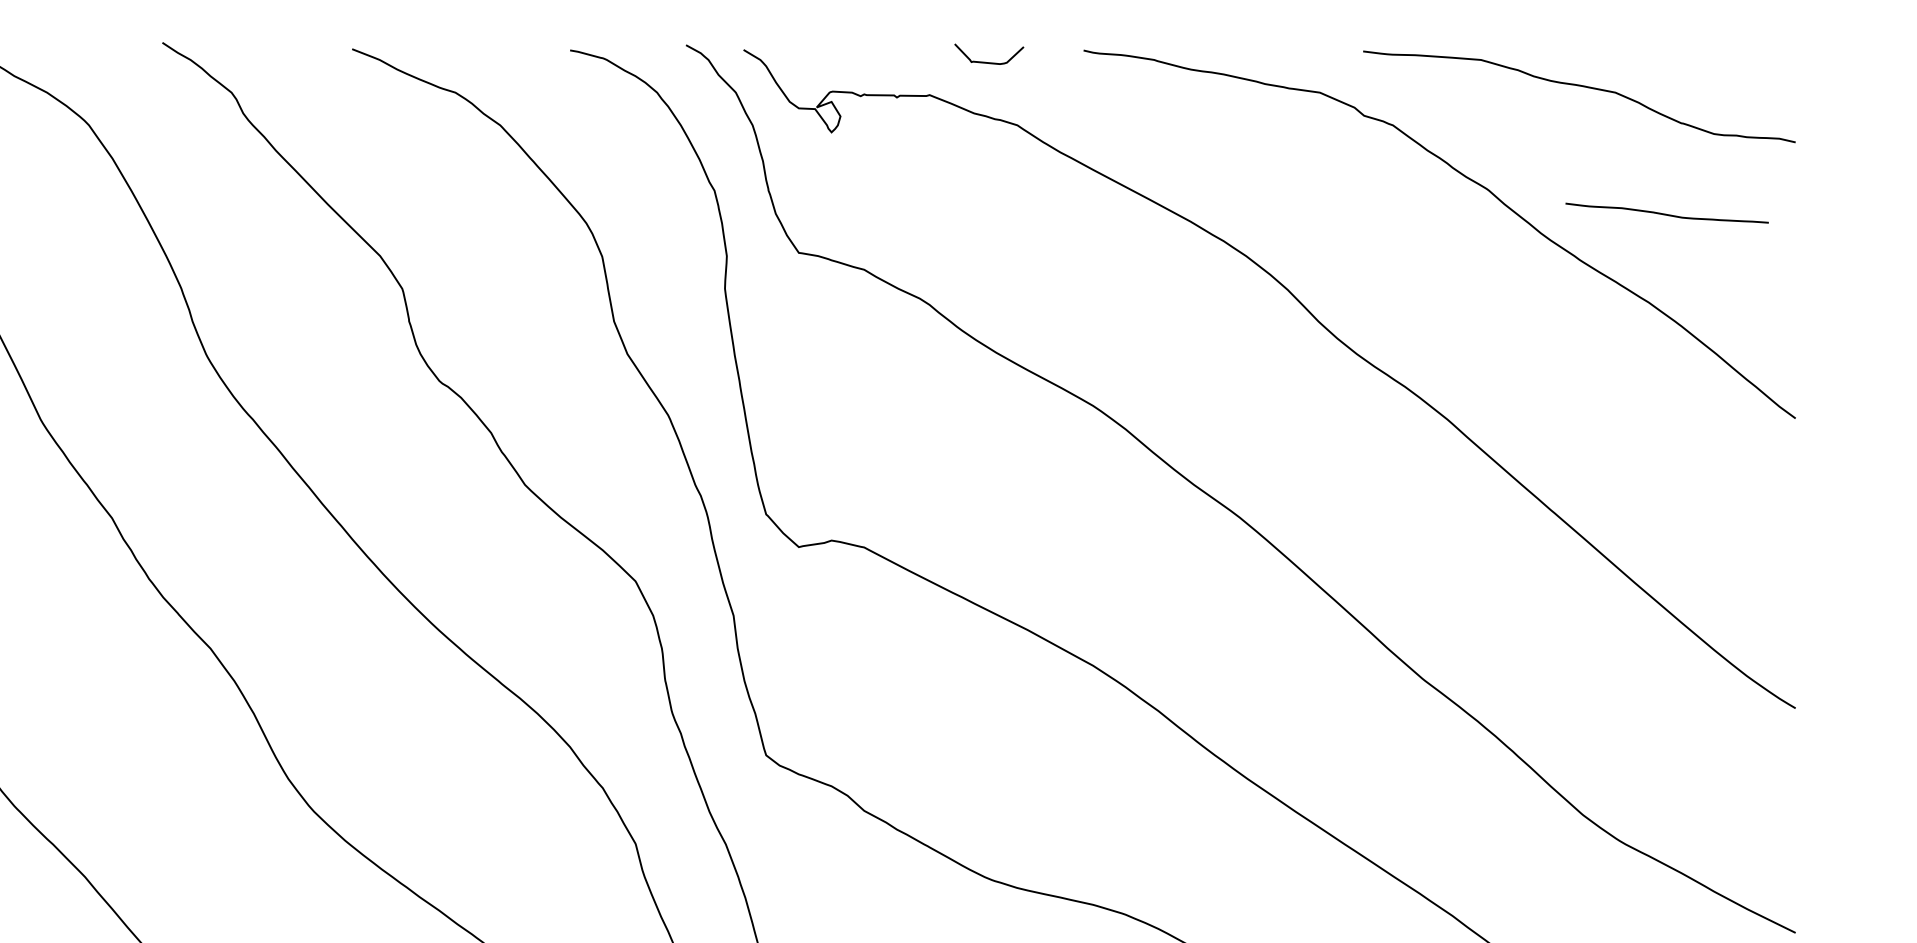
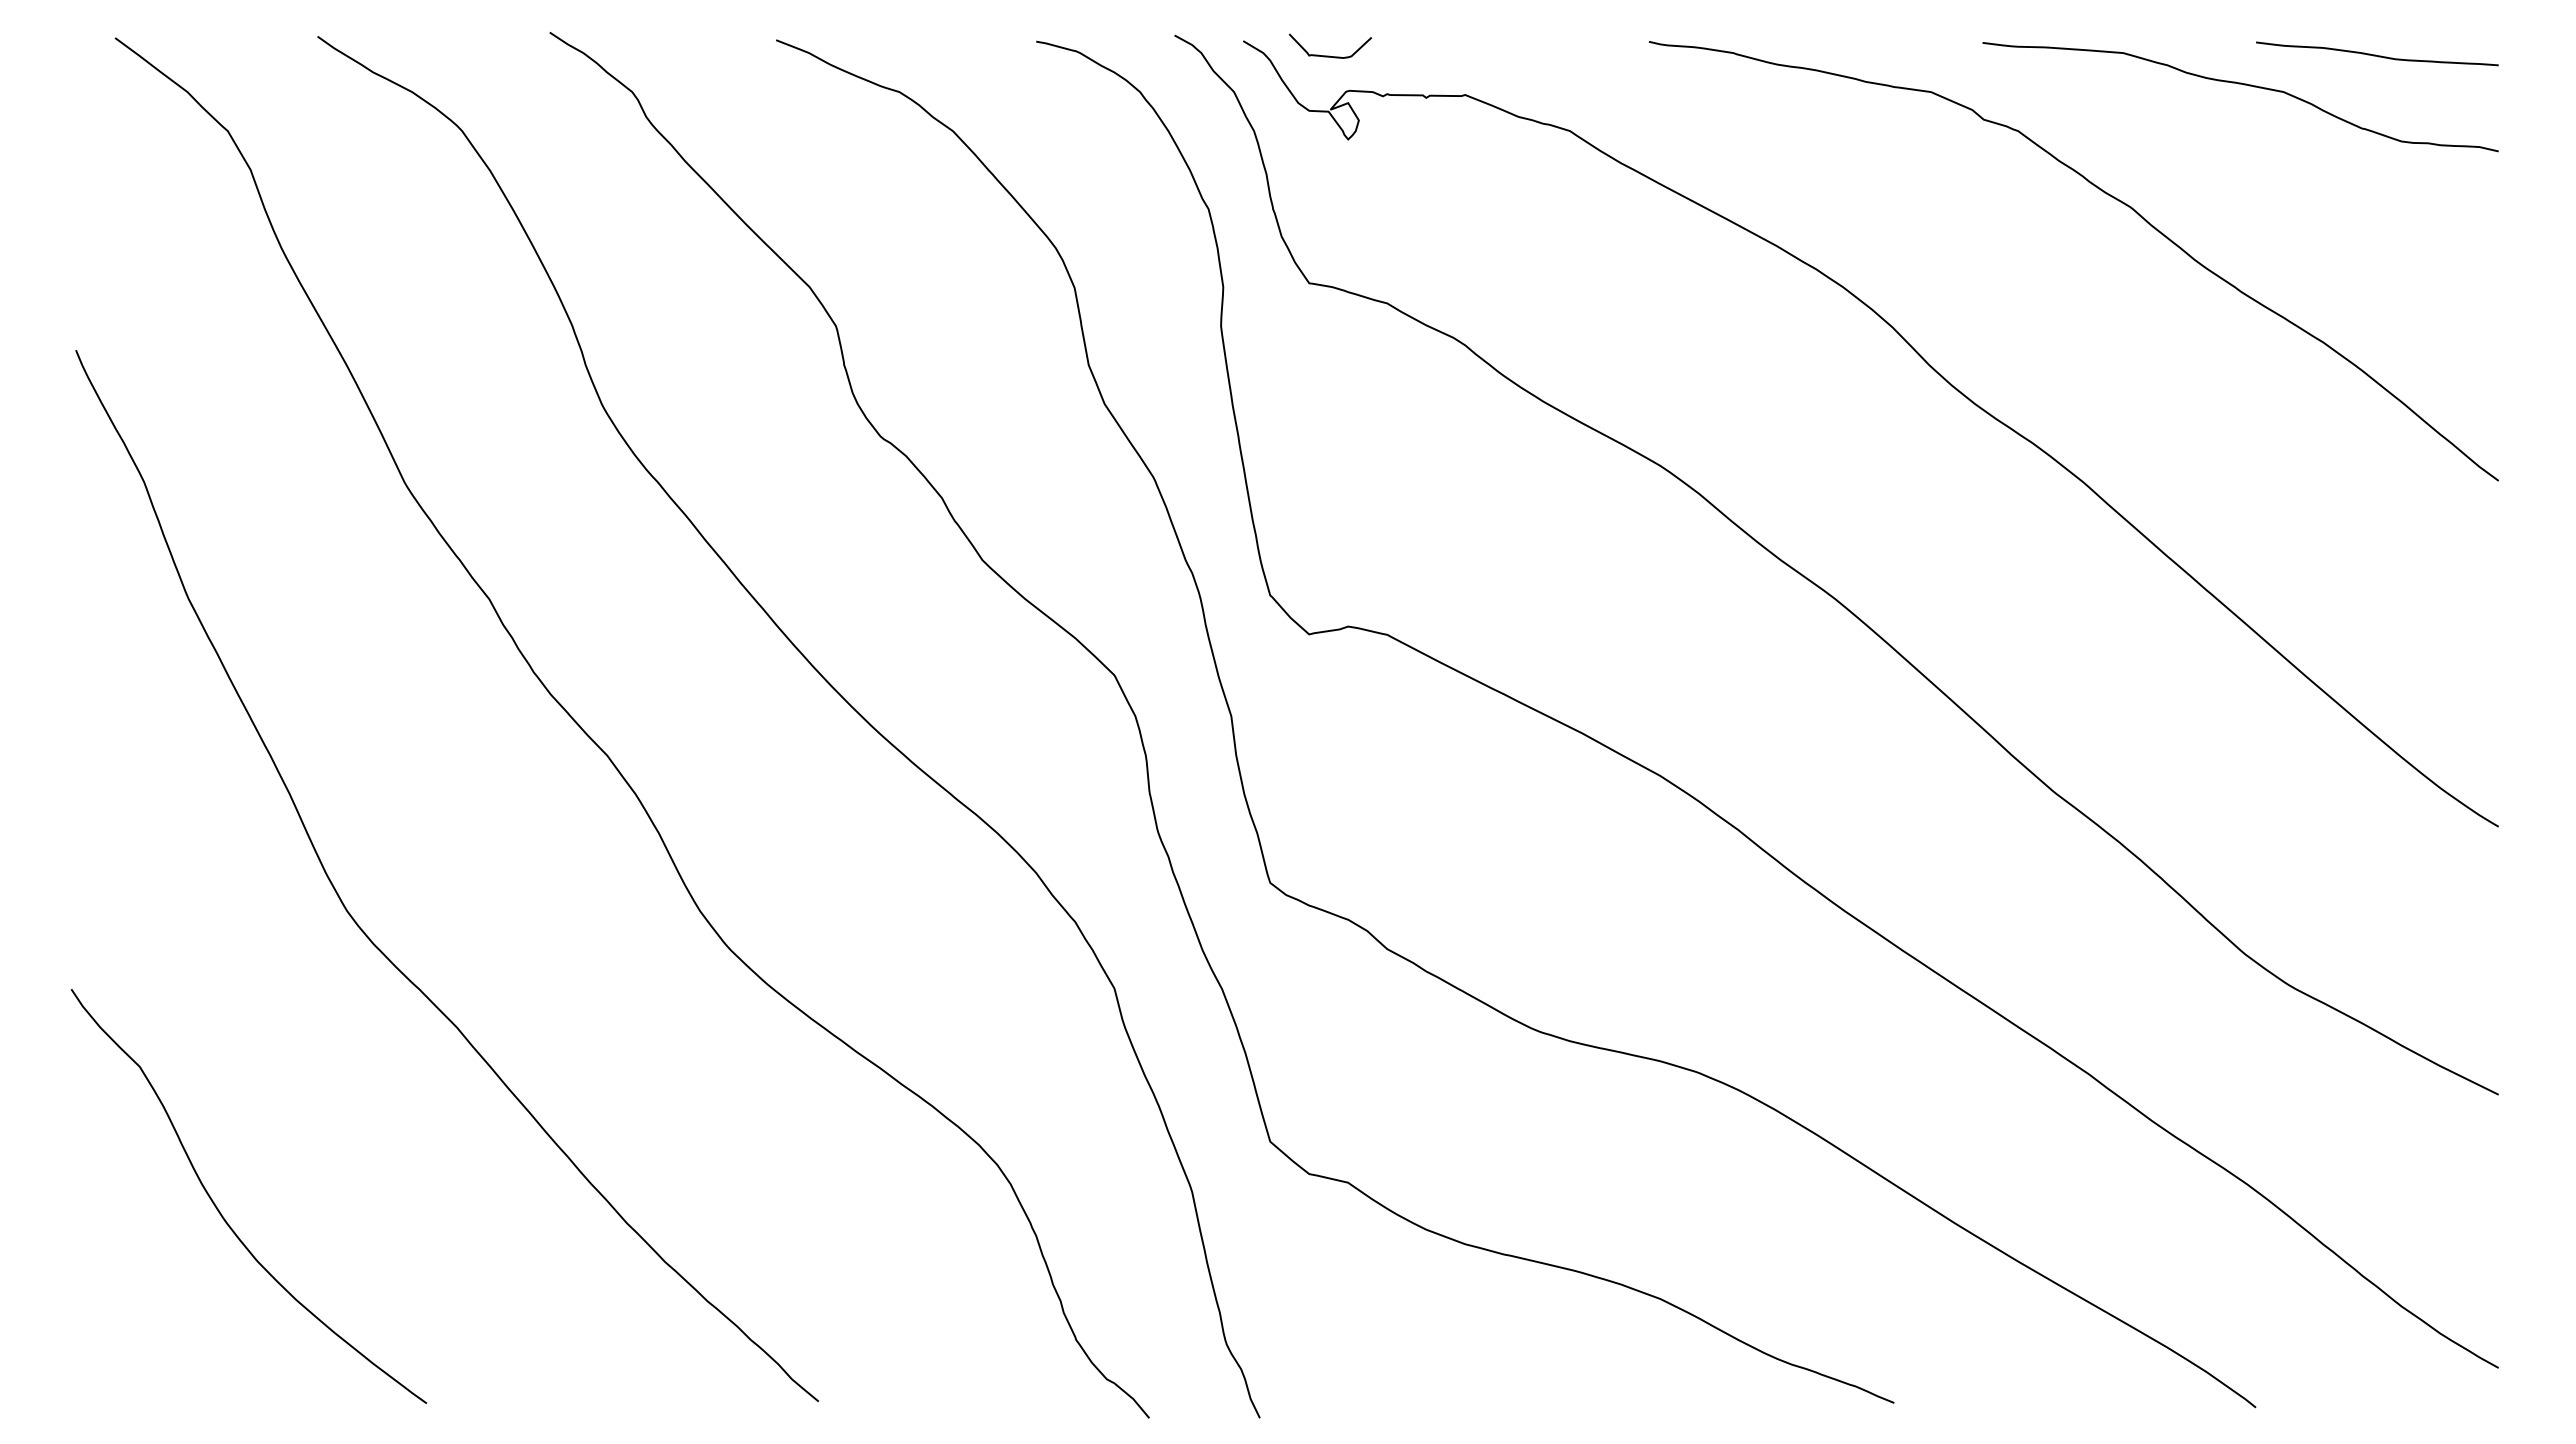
curve: (988, 62) -> (1329, 55), moved
curve: (1666, 213) -> (2376, 54), moved

